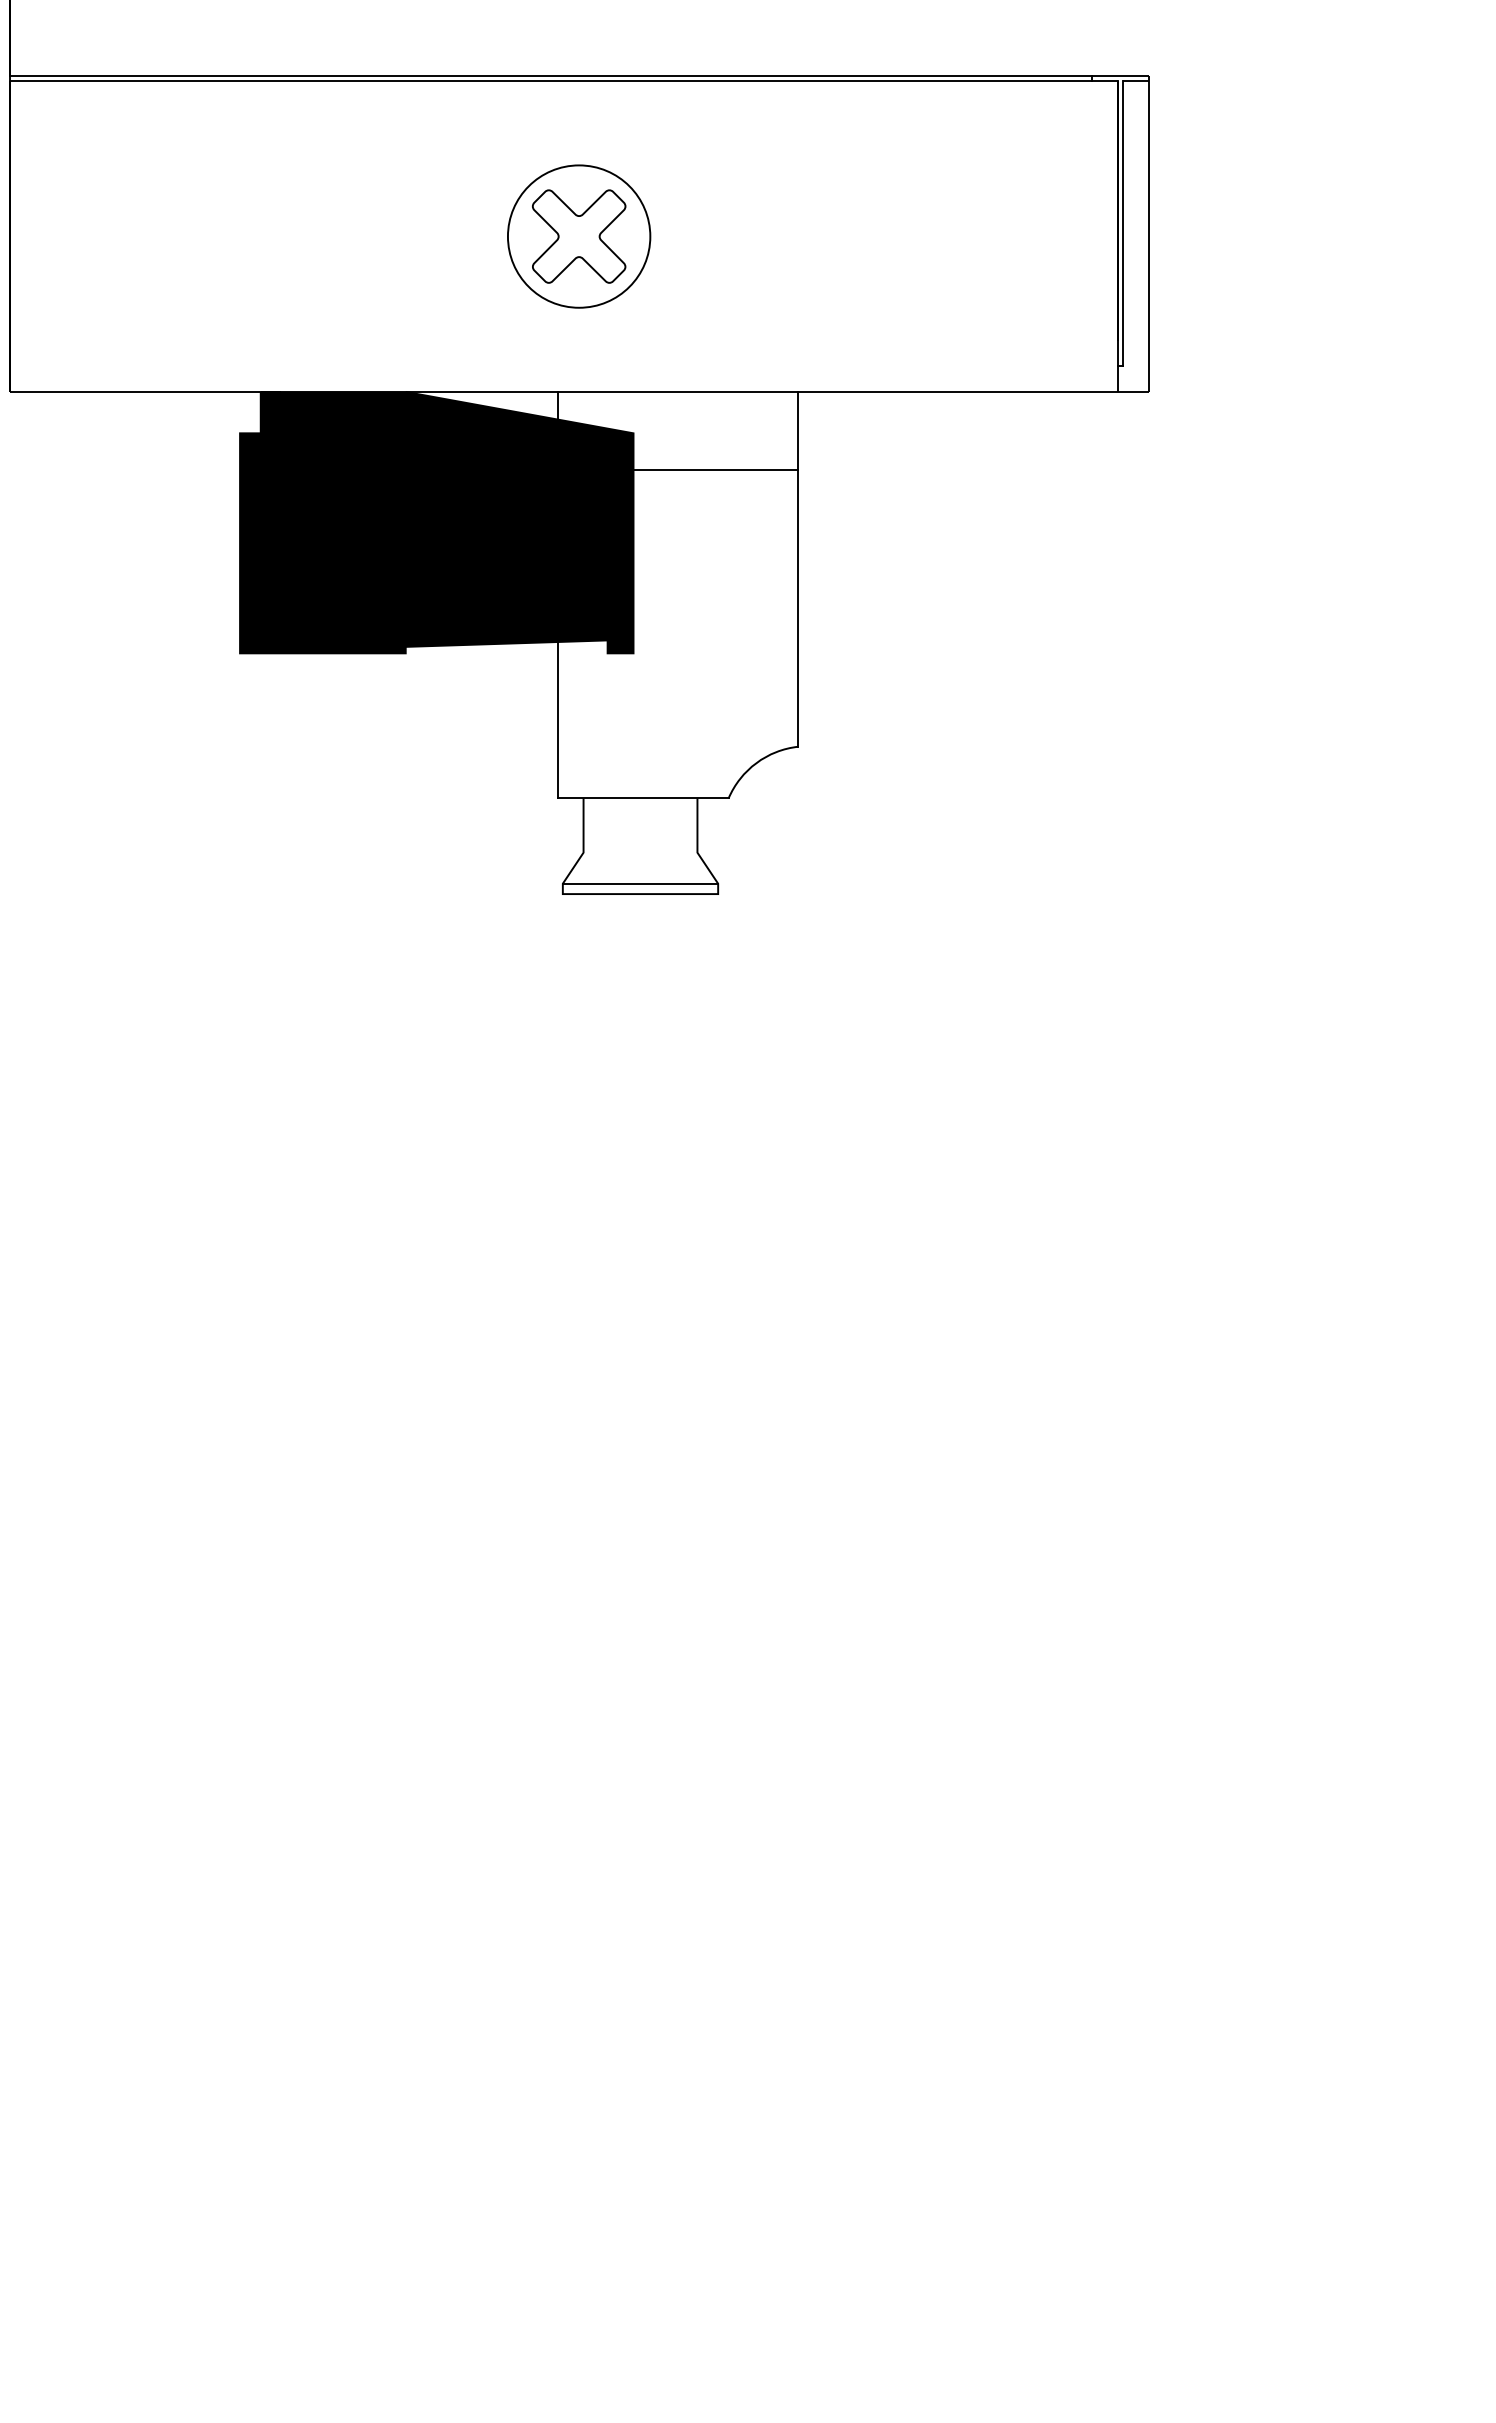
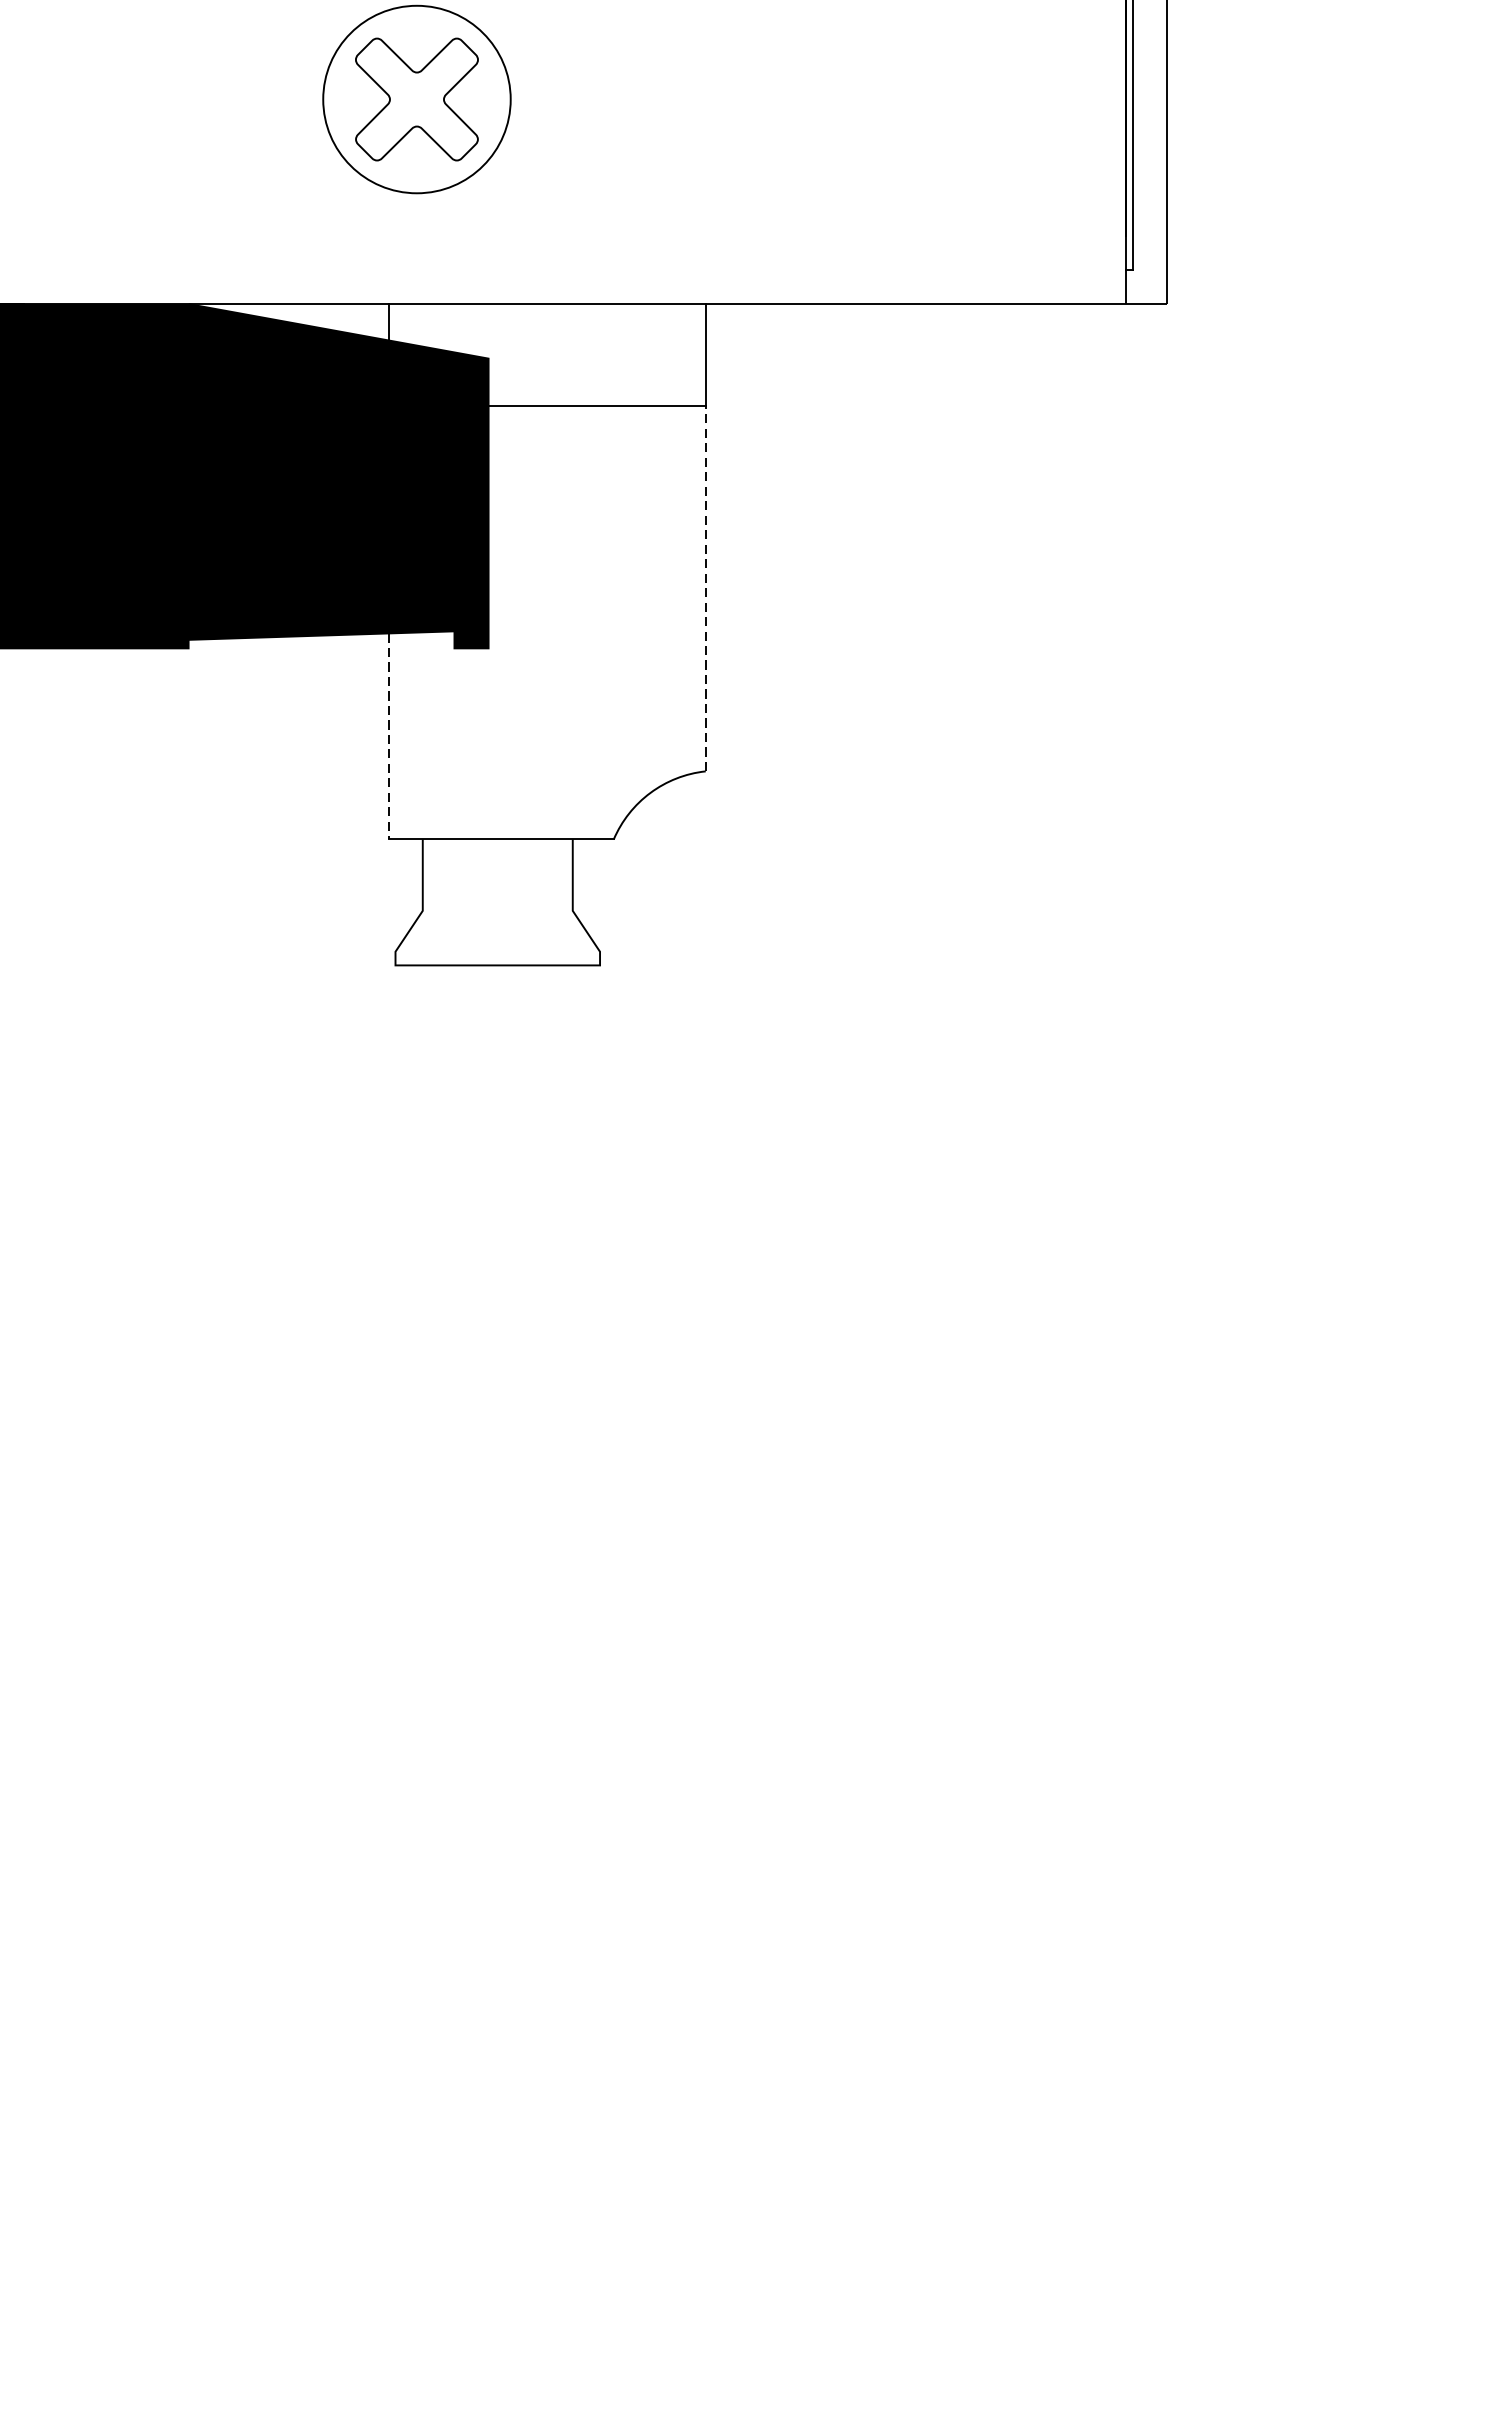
line: (798, 607) -> (705, 587), solid -> dashed
line: (557, 720) -> (388, 736), solid -> dashed
line: (640, 883) -> (497, 951), removed

